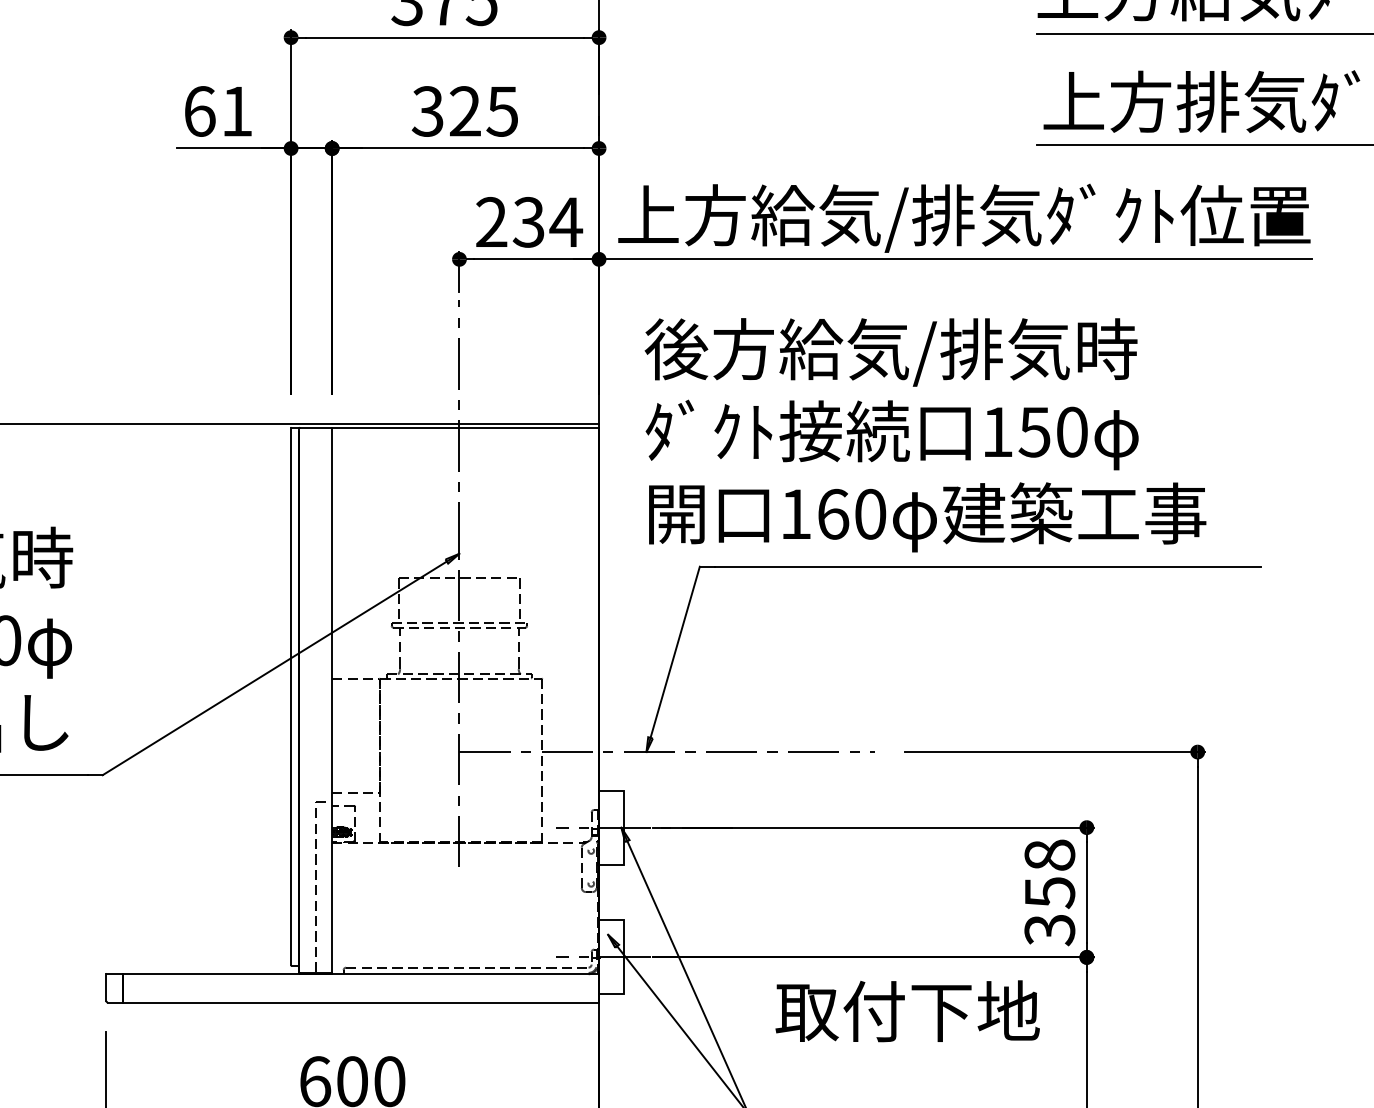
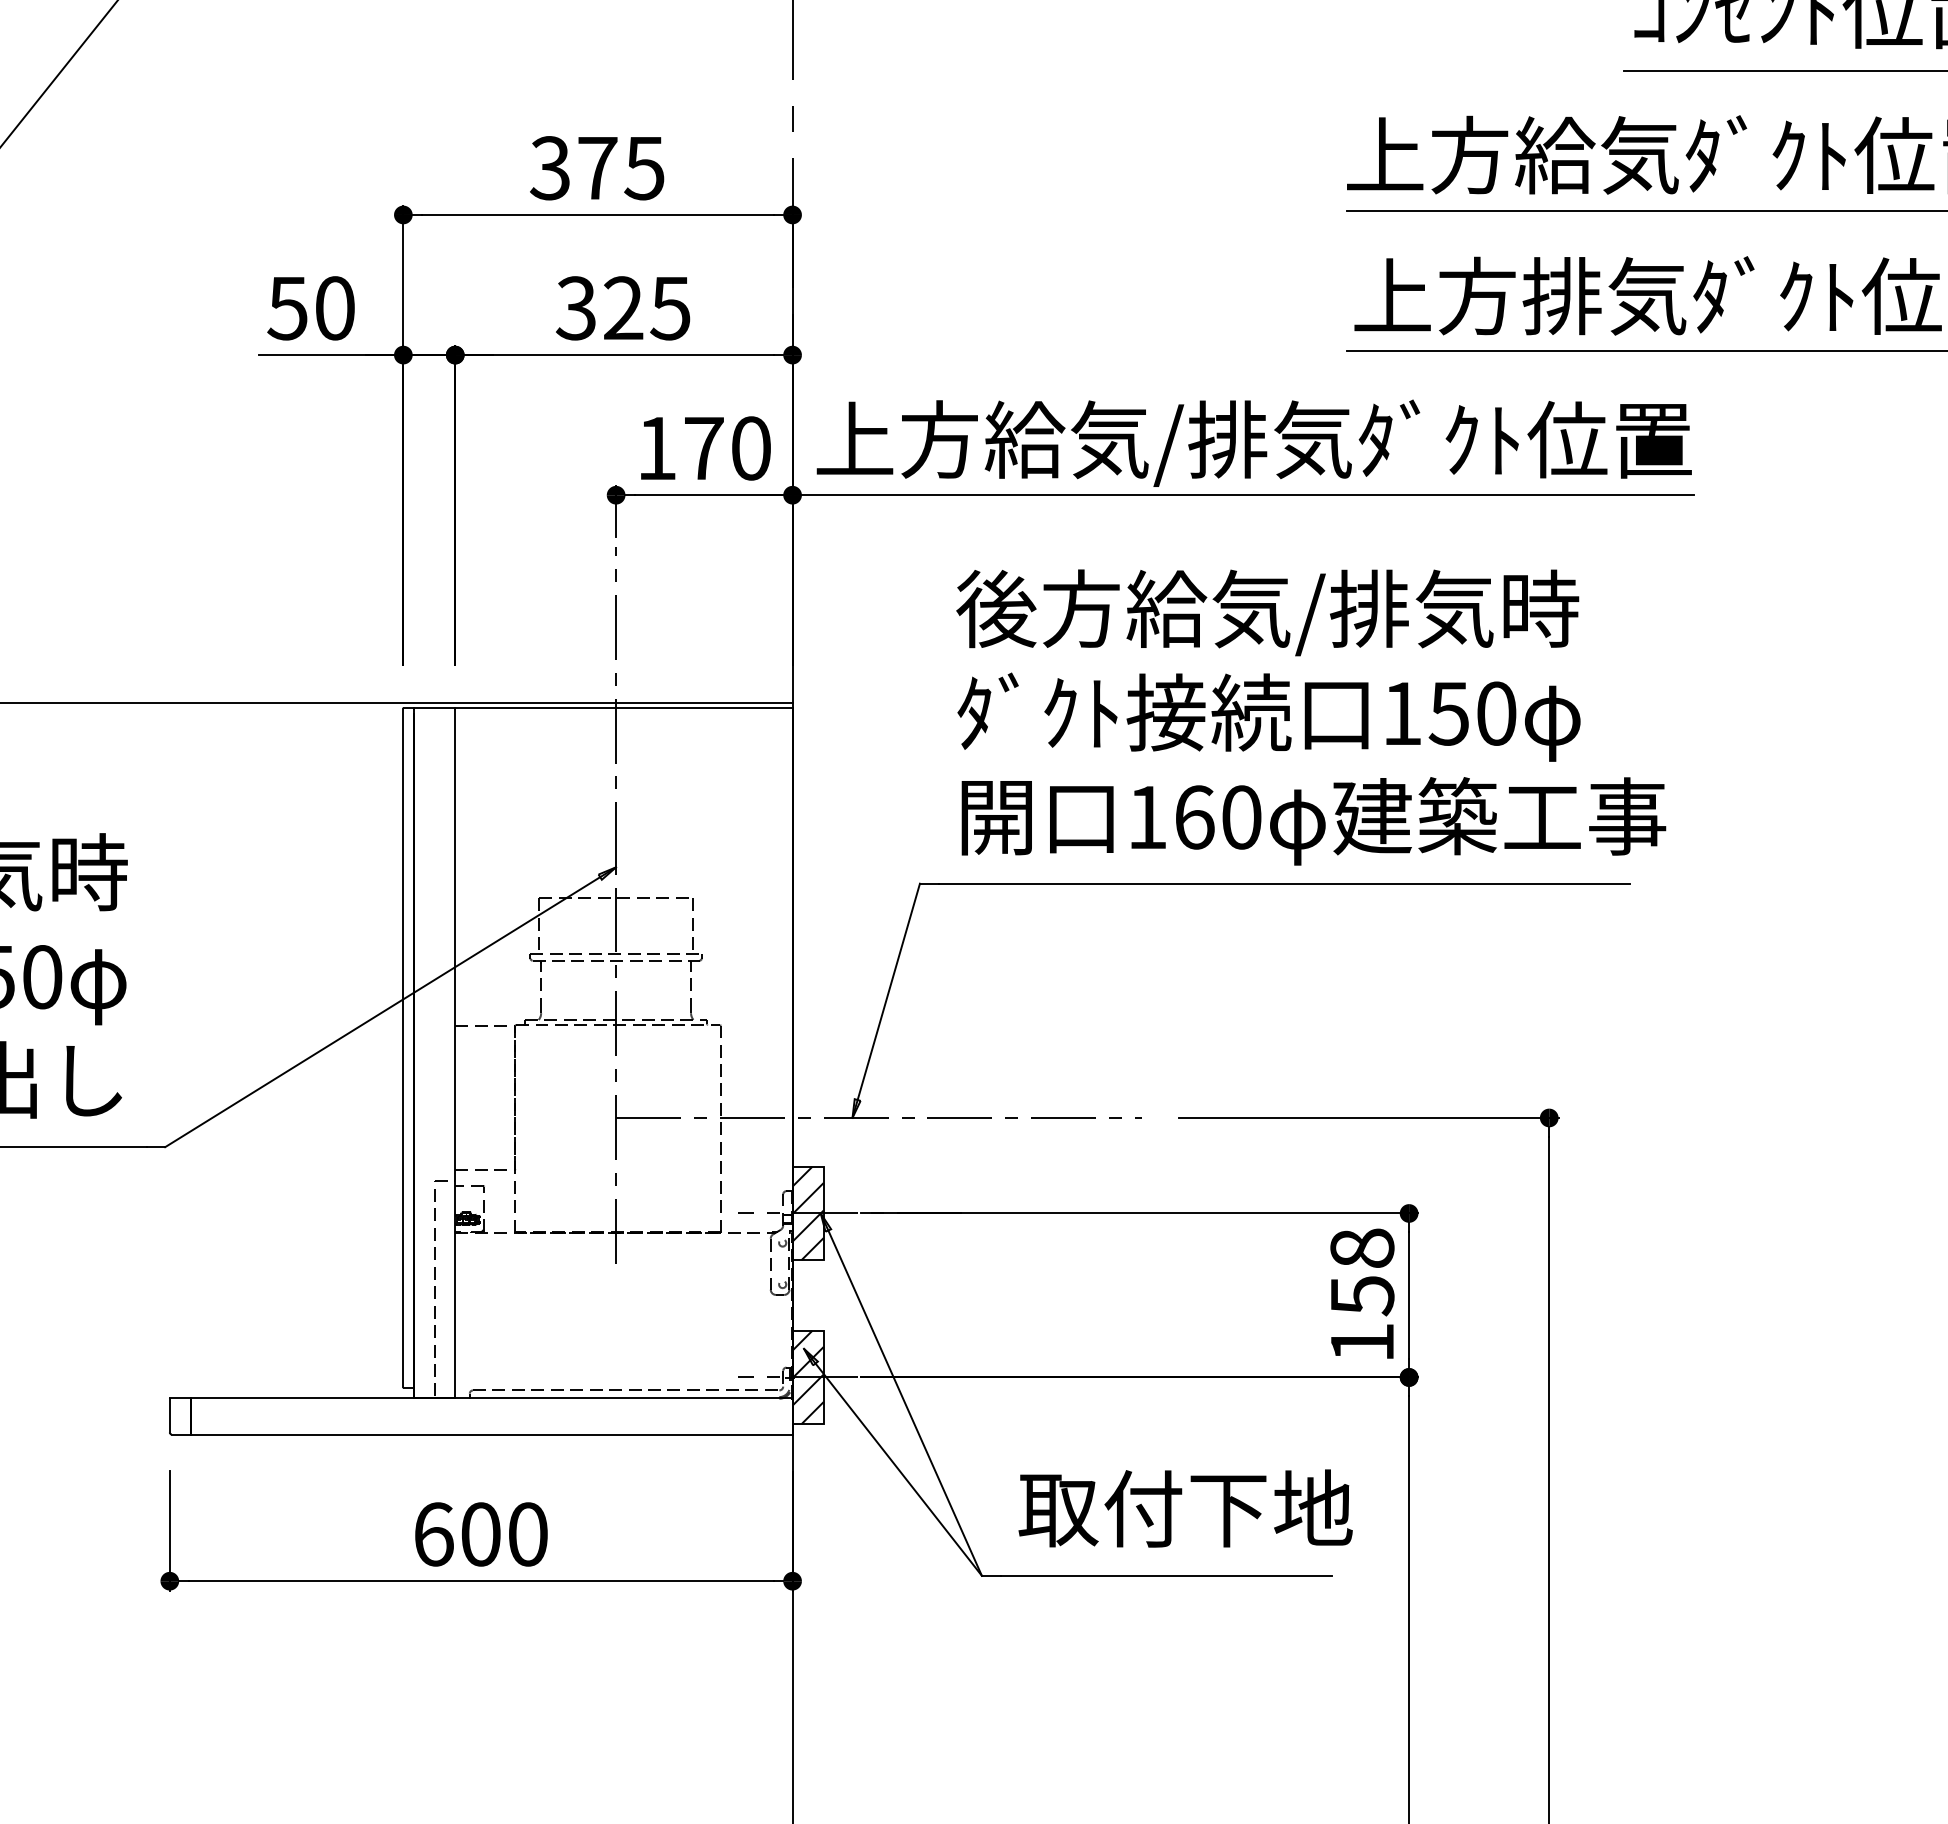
text: (217, 111) -> (310, 308), 61 -> 50
text: (529, 222) -> (704, 448), 234 -> 170
text: (925, 435) -> (1311, 717), moved
hatch: (610, 827) -> (807, 1213), added
text: (1049, 930) -> (1362, 1343), 358 -> 158
hatch: (610, 957) -> (807, 1377), added
text: (907, 1011) -> (1185, 1508), moved

